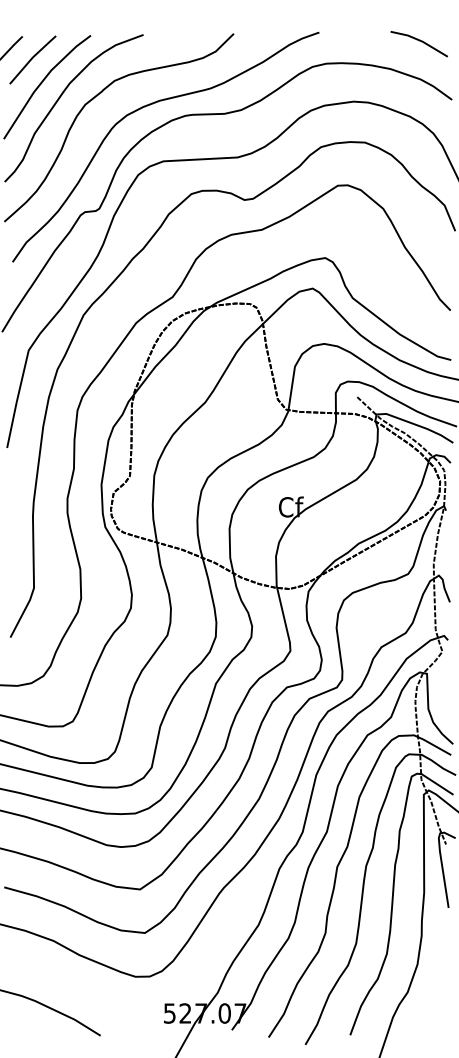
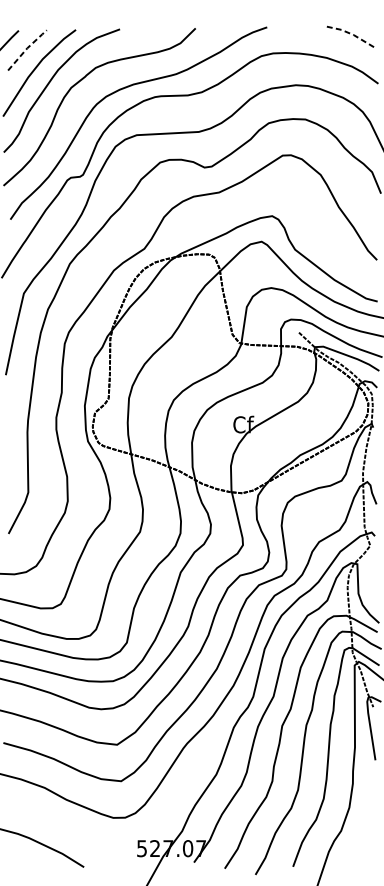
line: (421, 41) -> (352, 34), solid -> dashed
line: (32, 57) -> (27, 48), solid -> dashed

